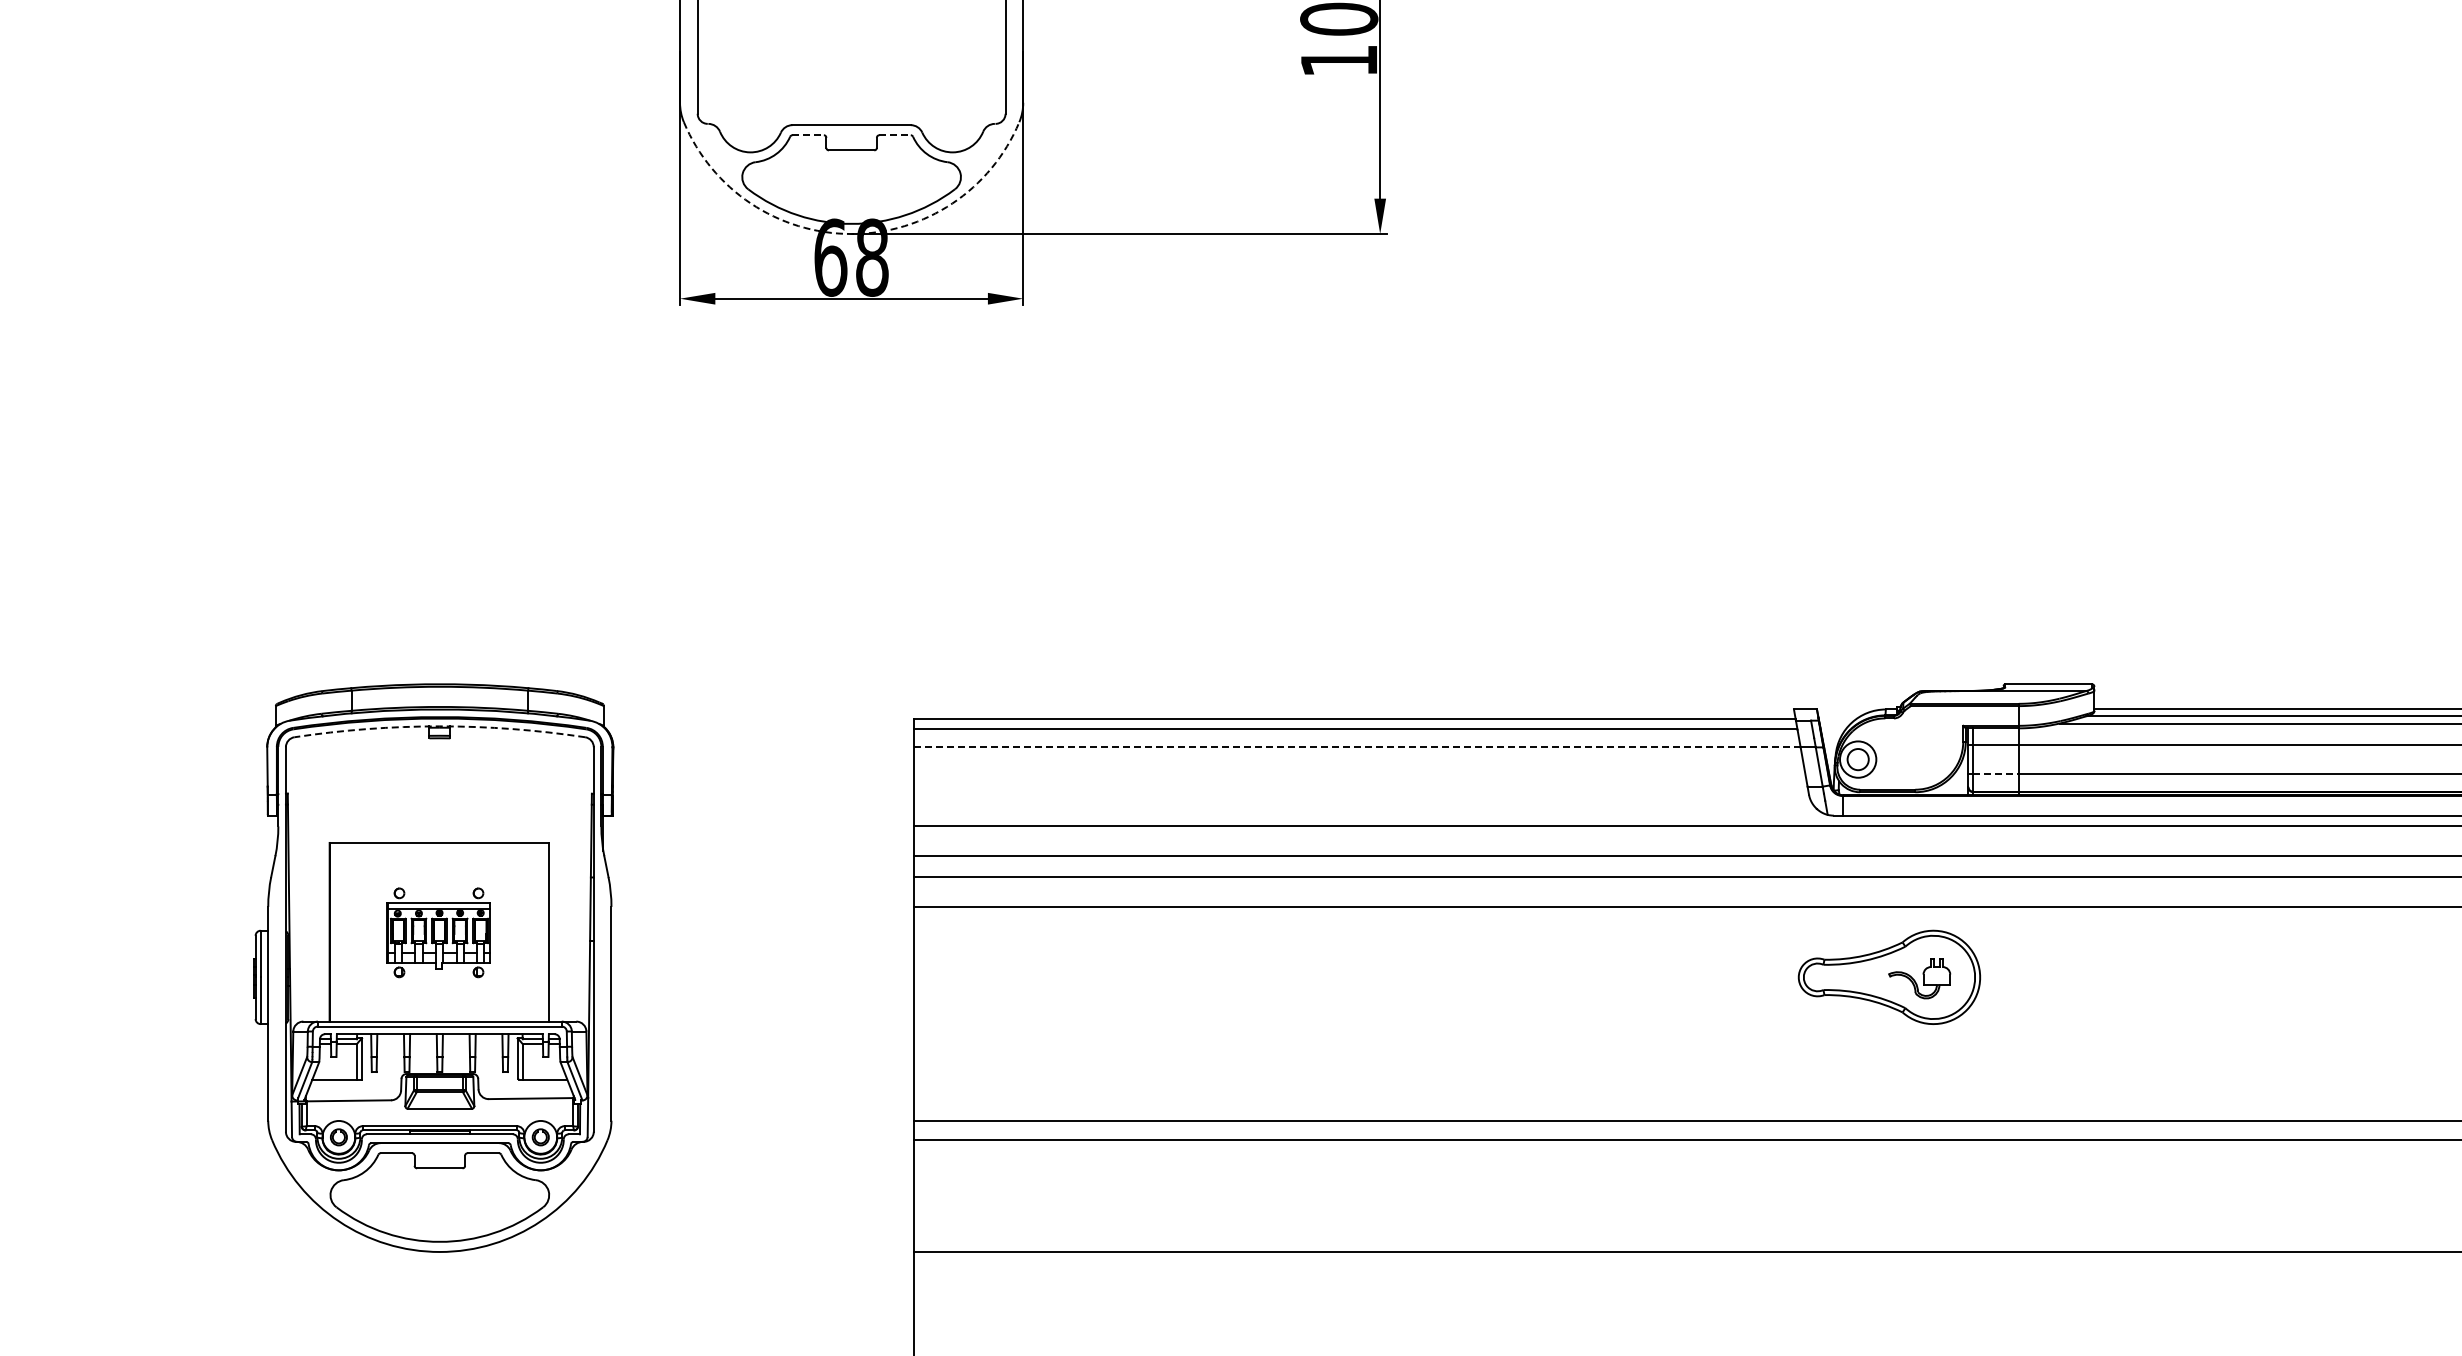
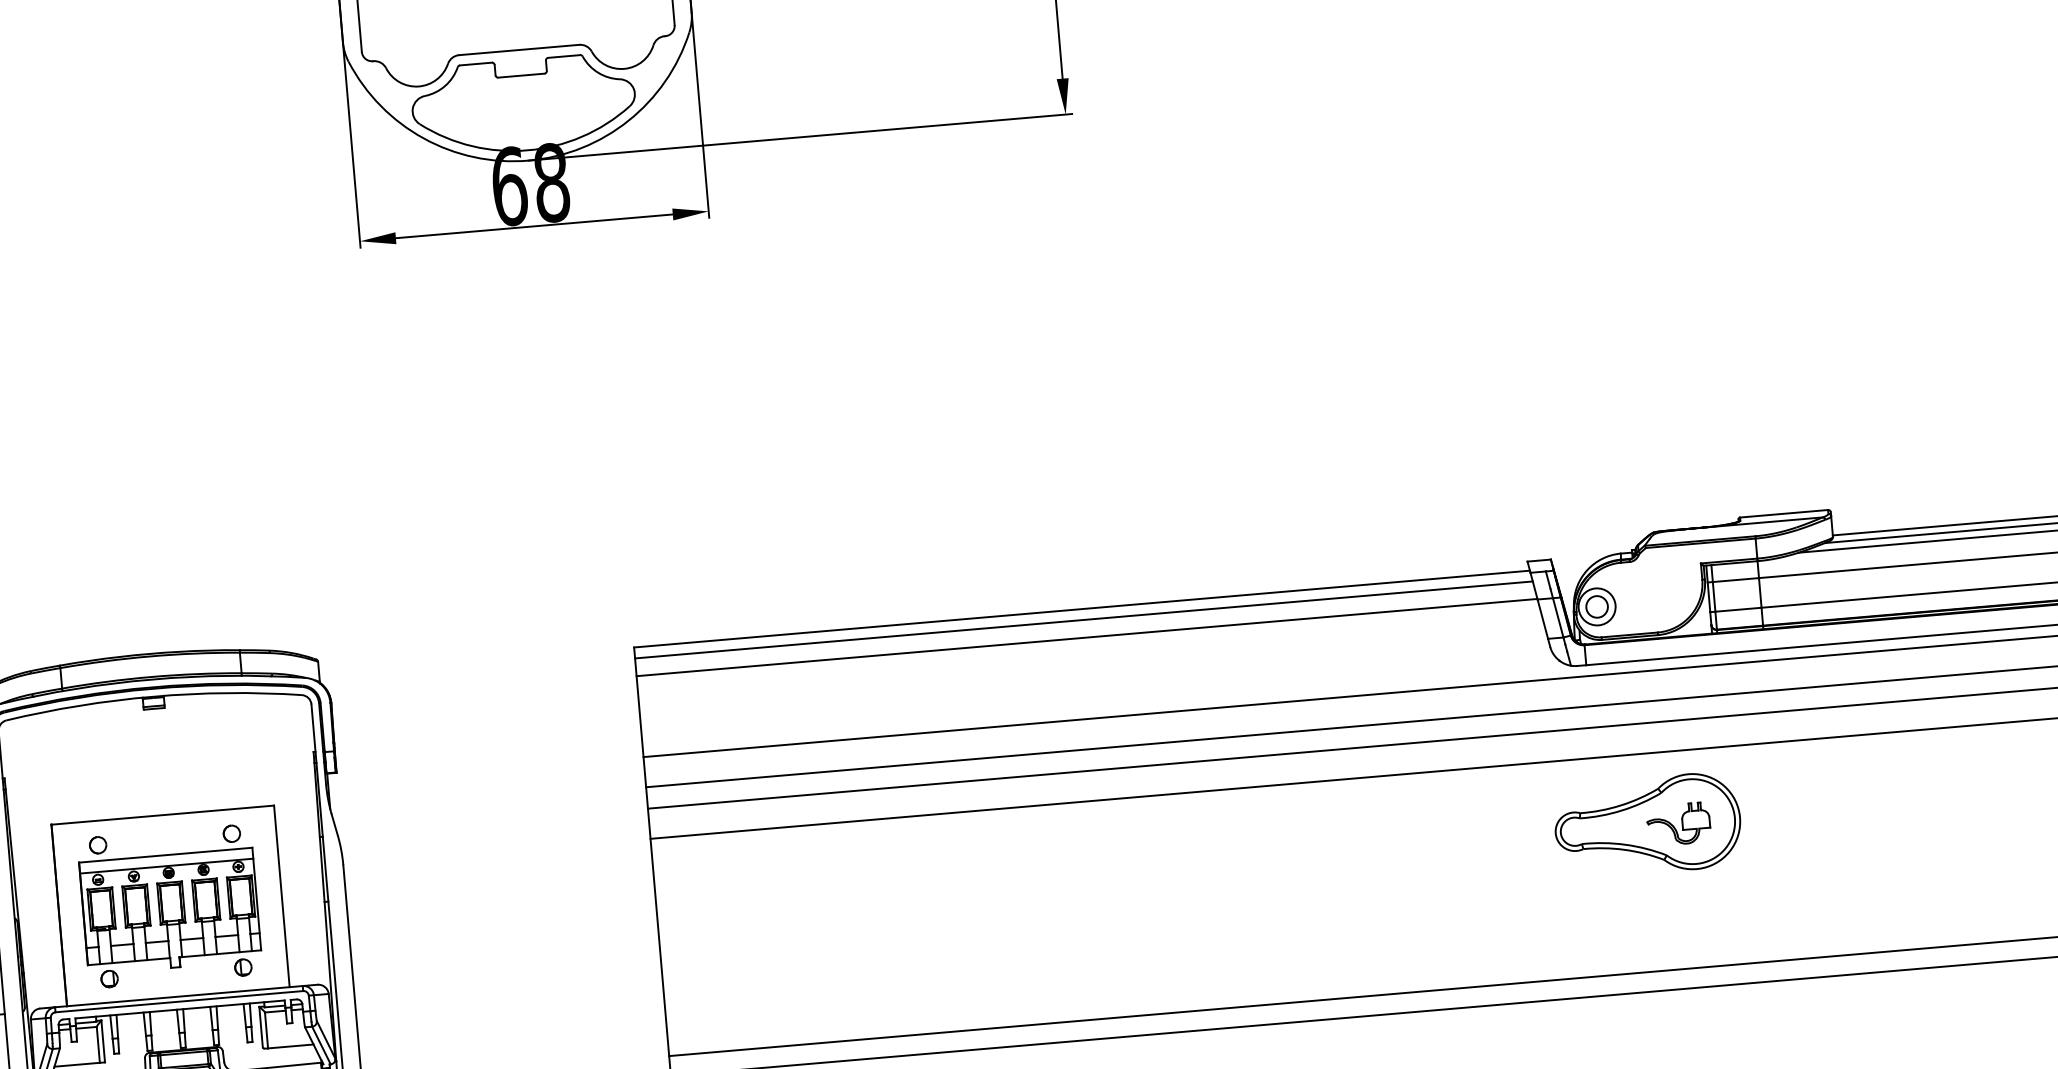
line: (808, 135) -> (476, 64), dashed -> solid
line: (895, 135) -> (564, 56), dashed -> solid
arc: (851, 234) -> (528, 161), dashed -> solid
arc: (439, 726) -> (152, 696), dashed -> solid
line: (1356, 746) -> (1086, 637), dashed -> solid
line: (1996, 774) -> (1738, 610), dashed -> solid
part: (438, 932) -> (169, 906), size x1.67

